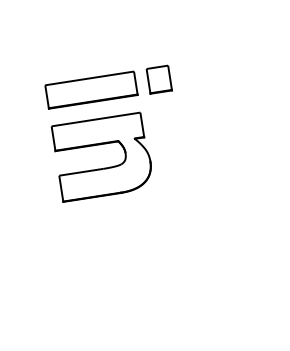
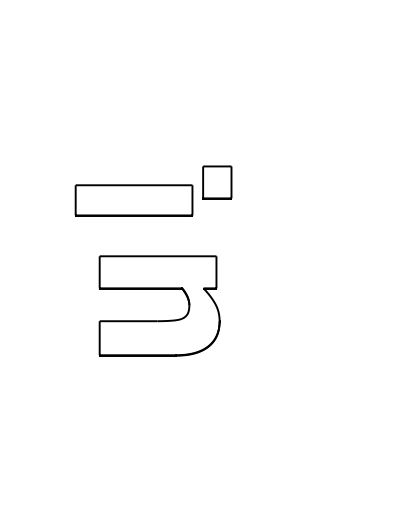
part: (159, 79) -> (217, 182), moved
part: (104, 168) -> (159, 320), moved

